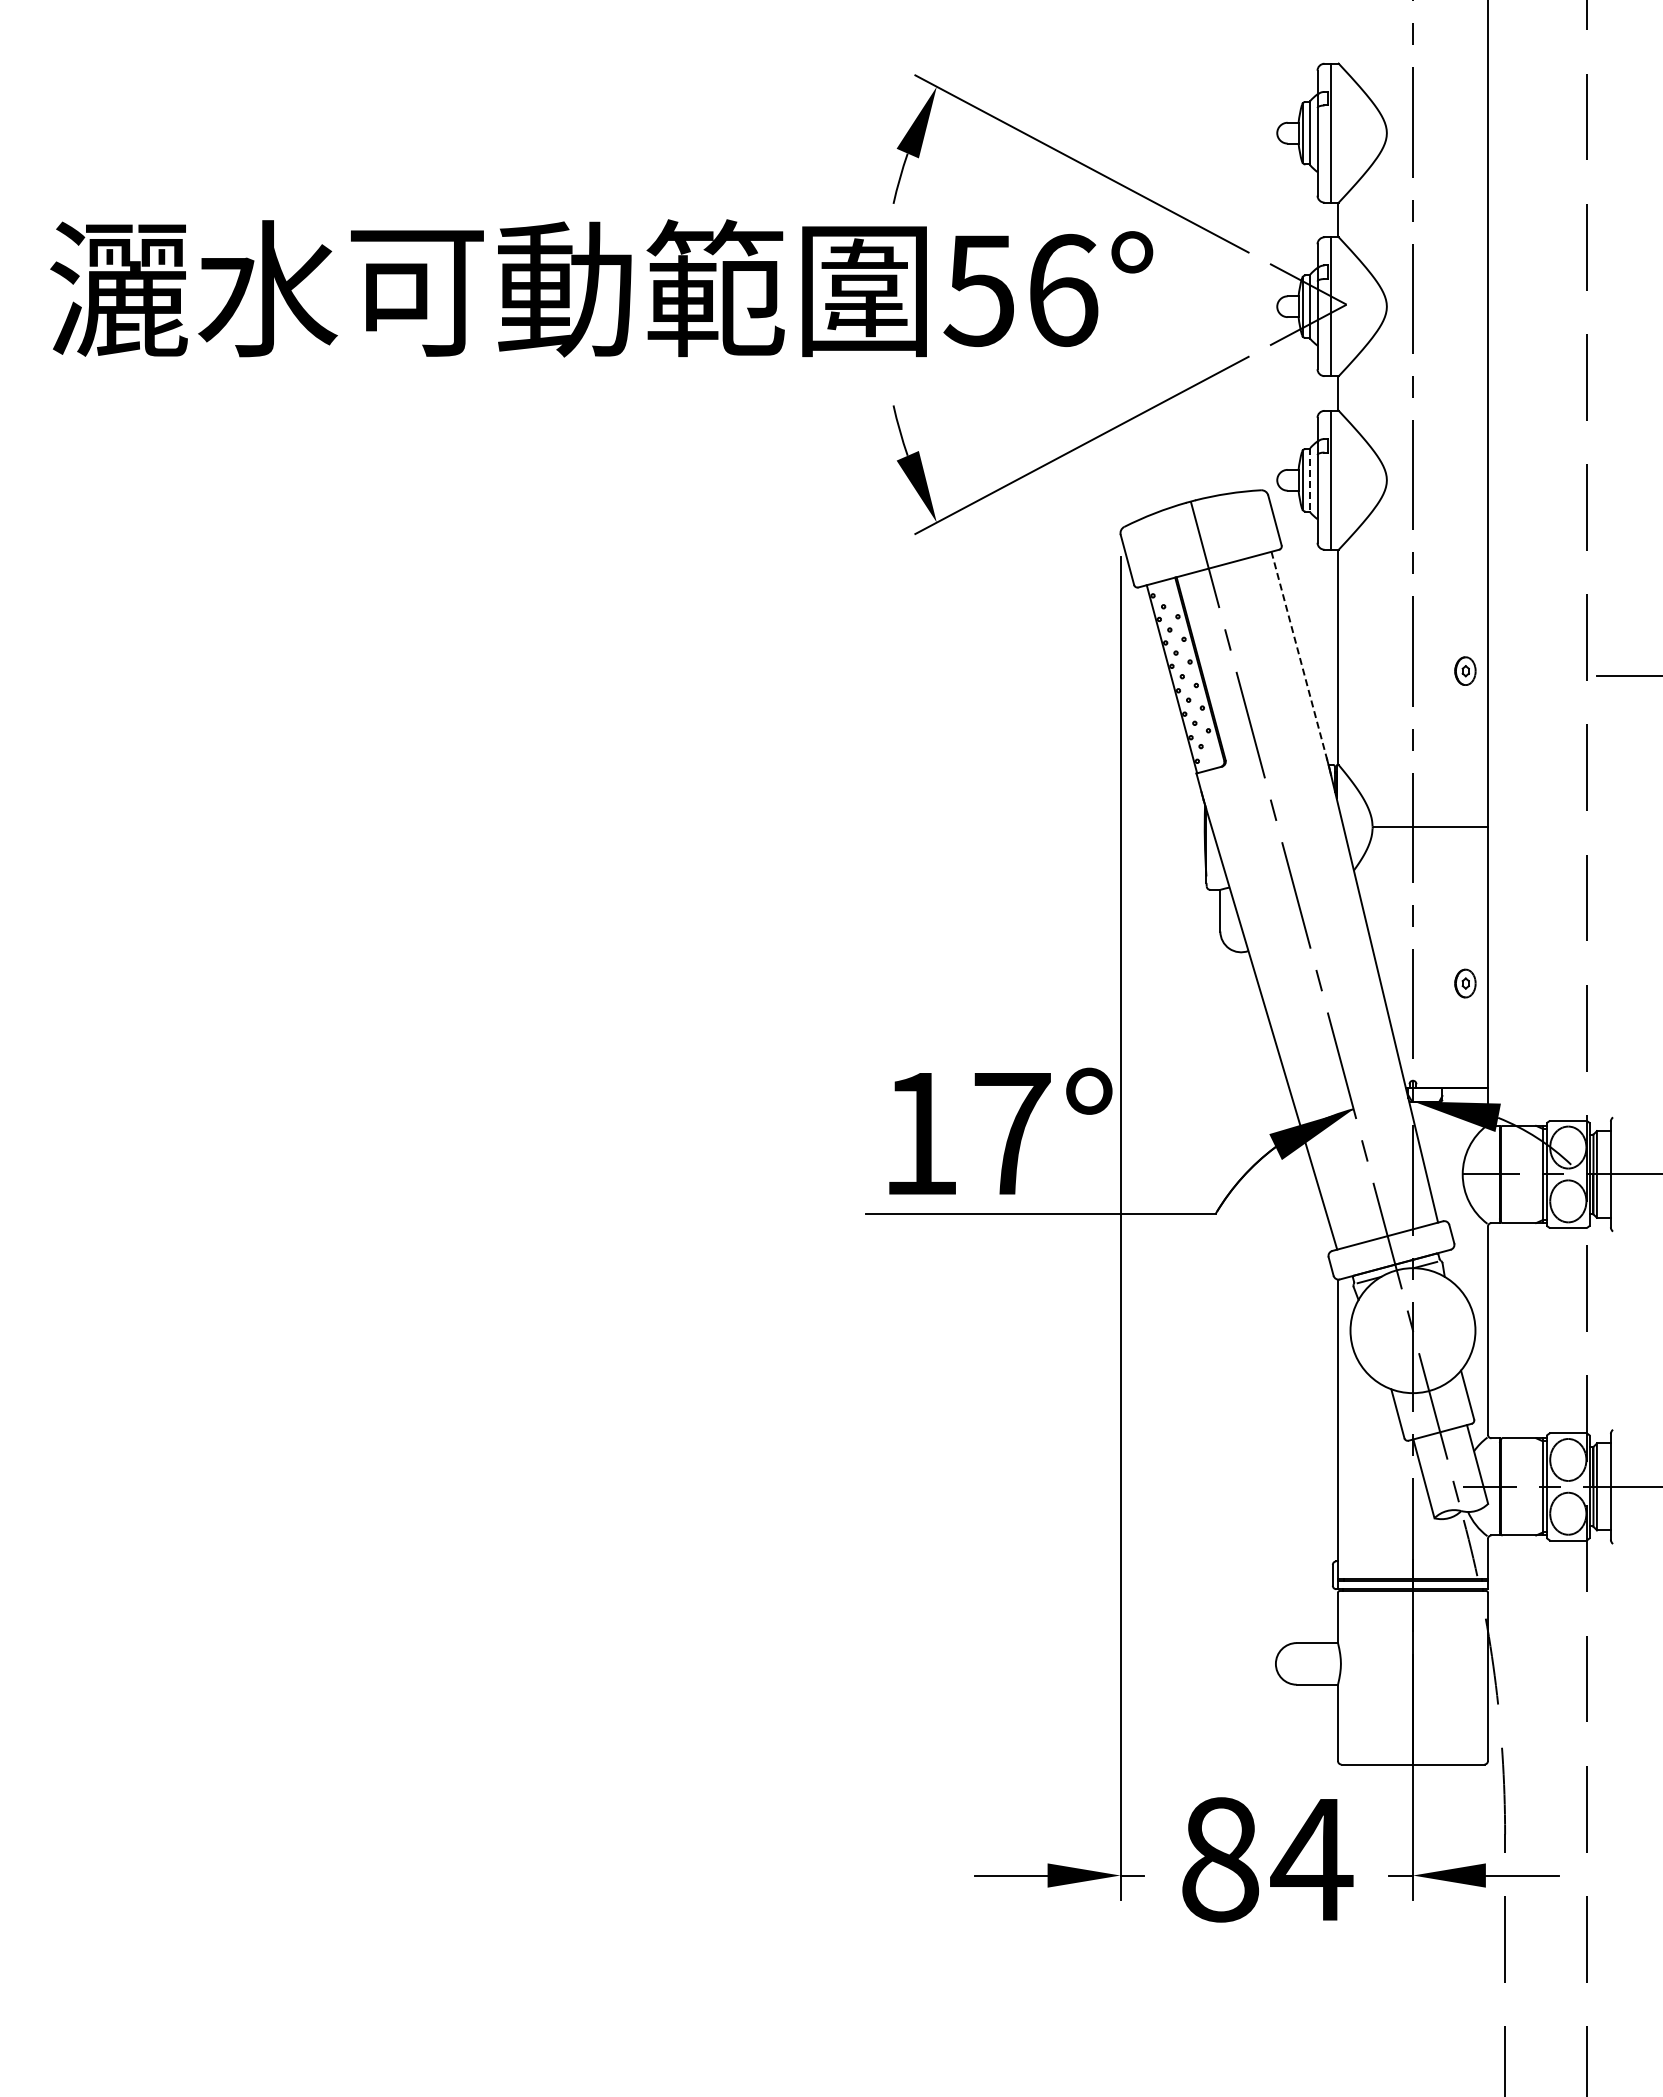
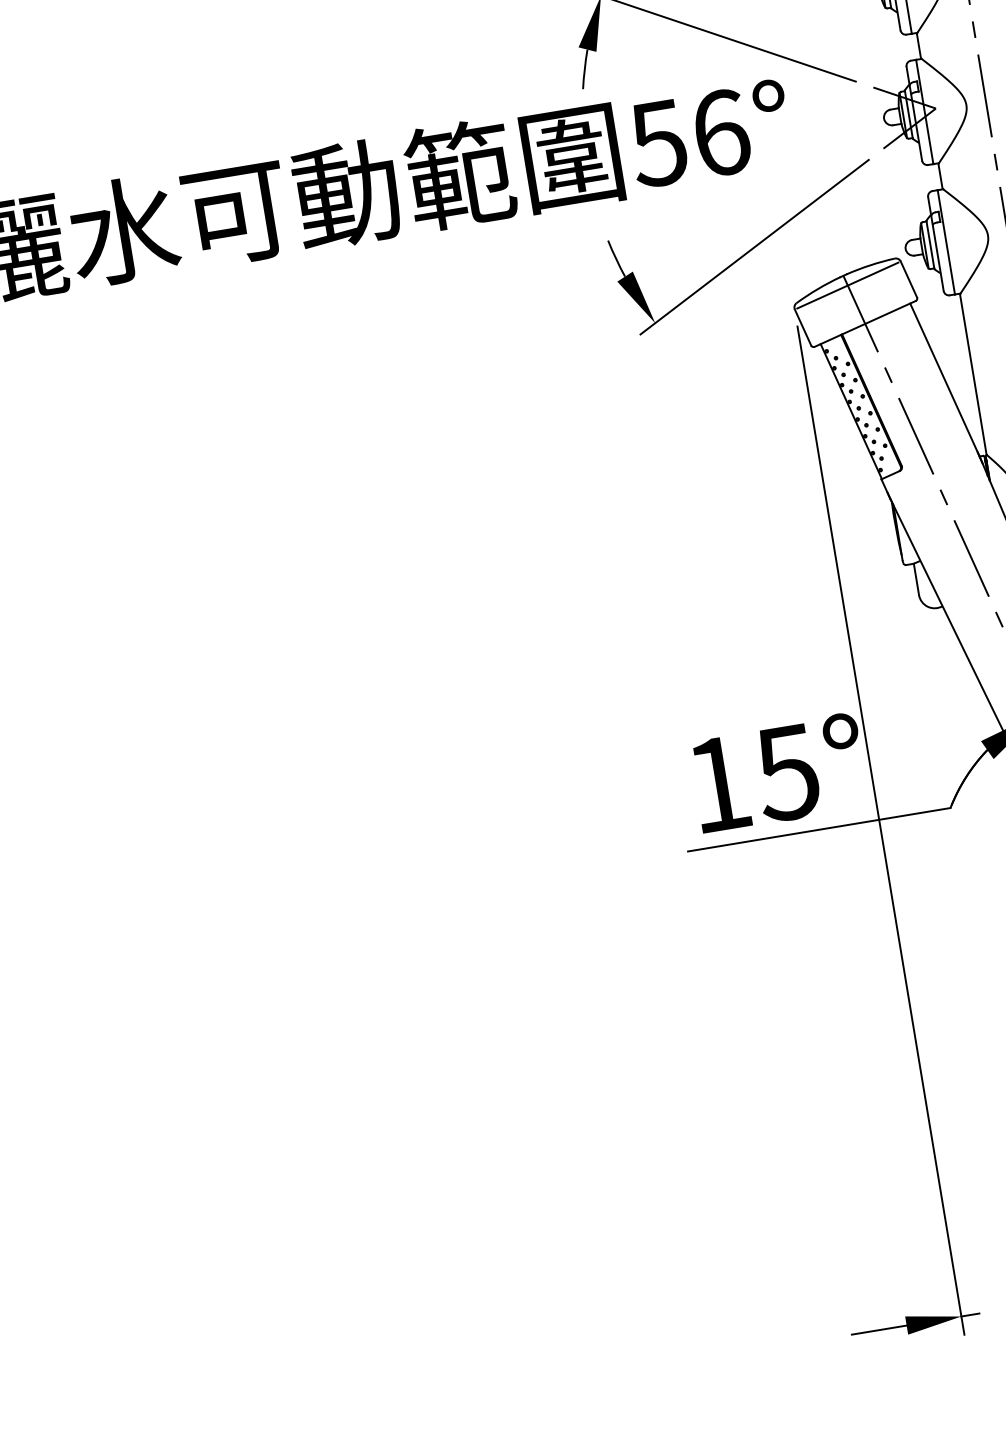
line: (1310, 480) -> (930, 245), dashed -> solid
line: (1194, 515) -> (847, 285), added
line: (1300, 659) -> (945, 380), dashed -> solid
text: (1010, 1134) -> (786, 773), 17° -> 15°

